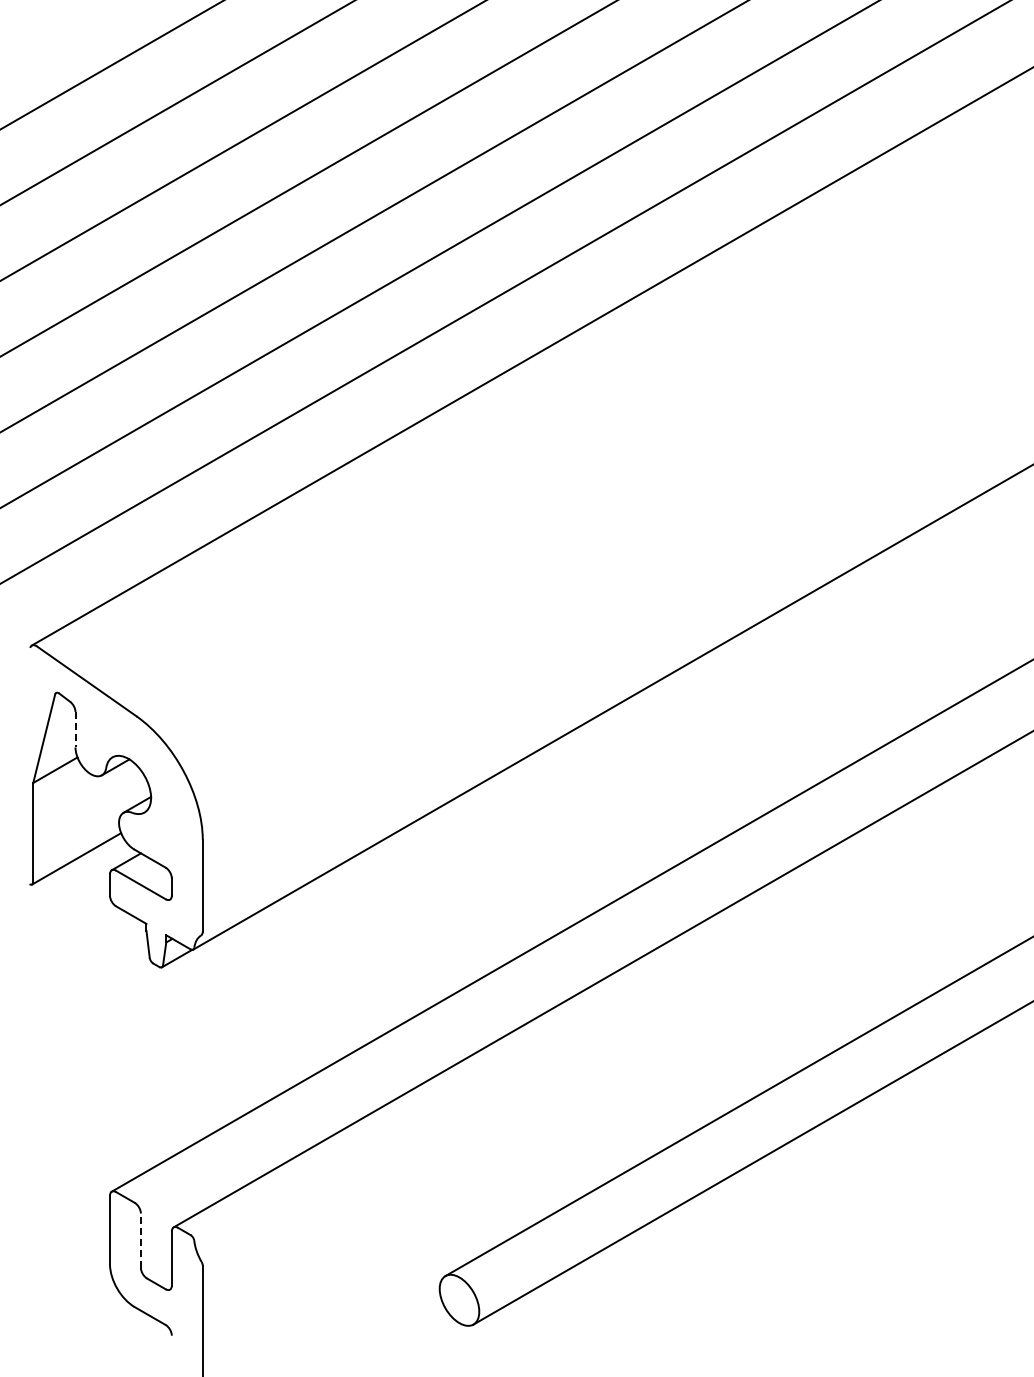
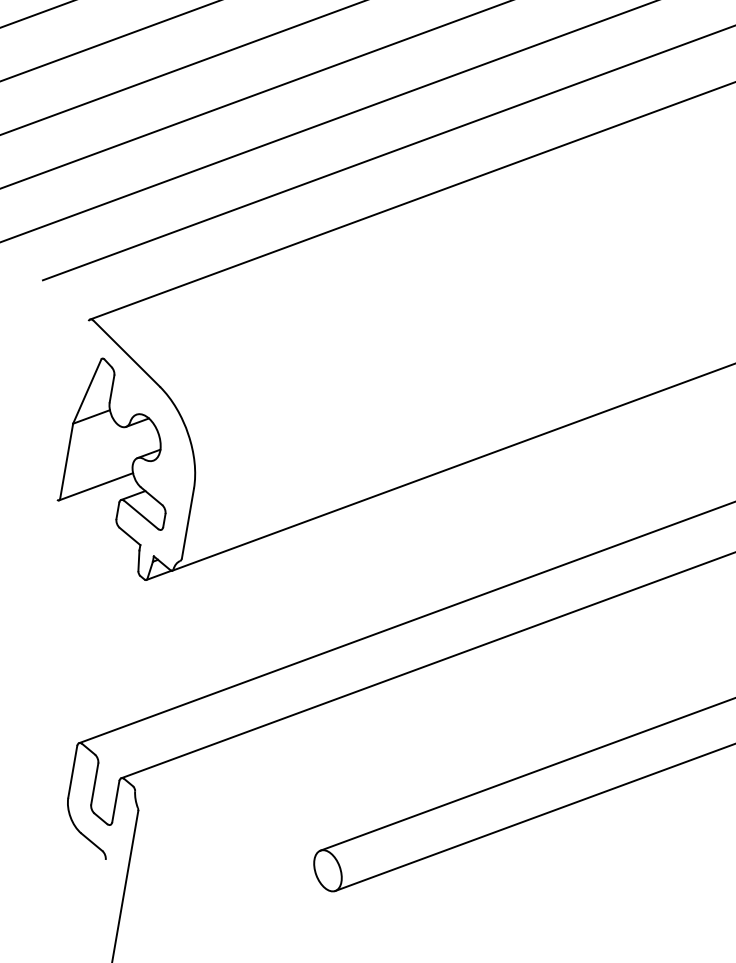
line: (75, 729) -> (112, 388), dashed -> solid
line: (140, 1240) -> (94, 783), dashed -> solid

